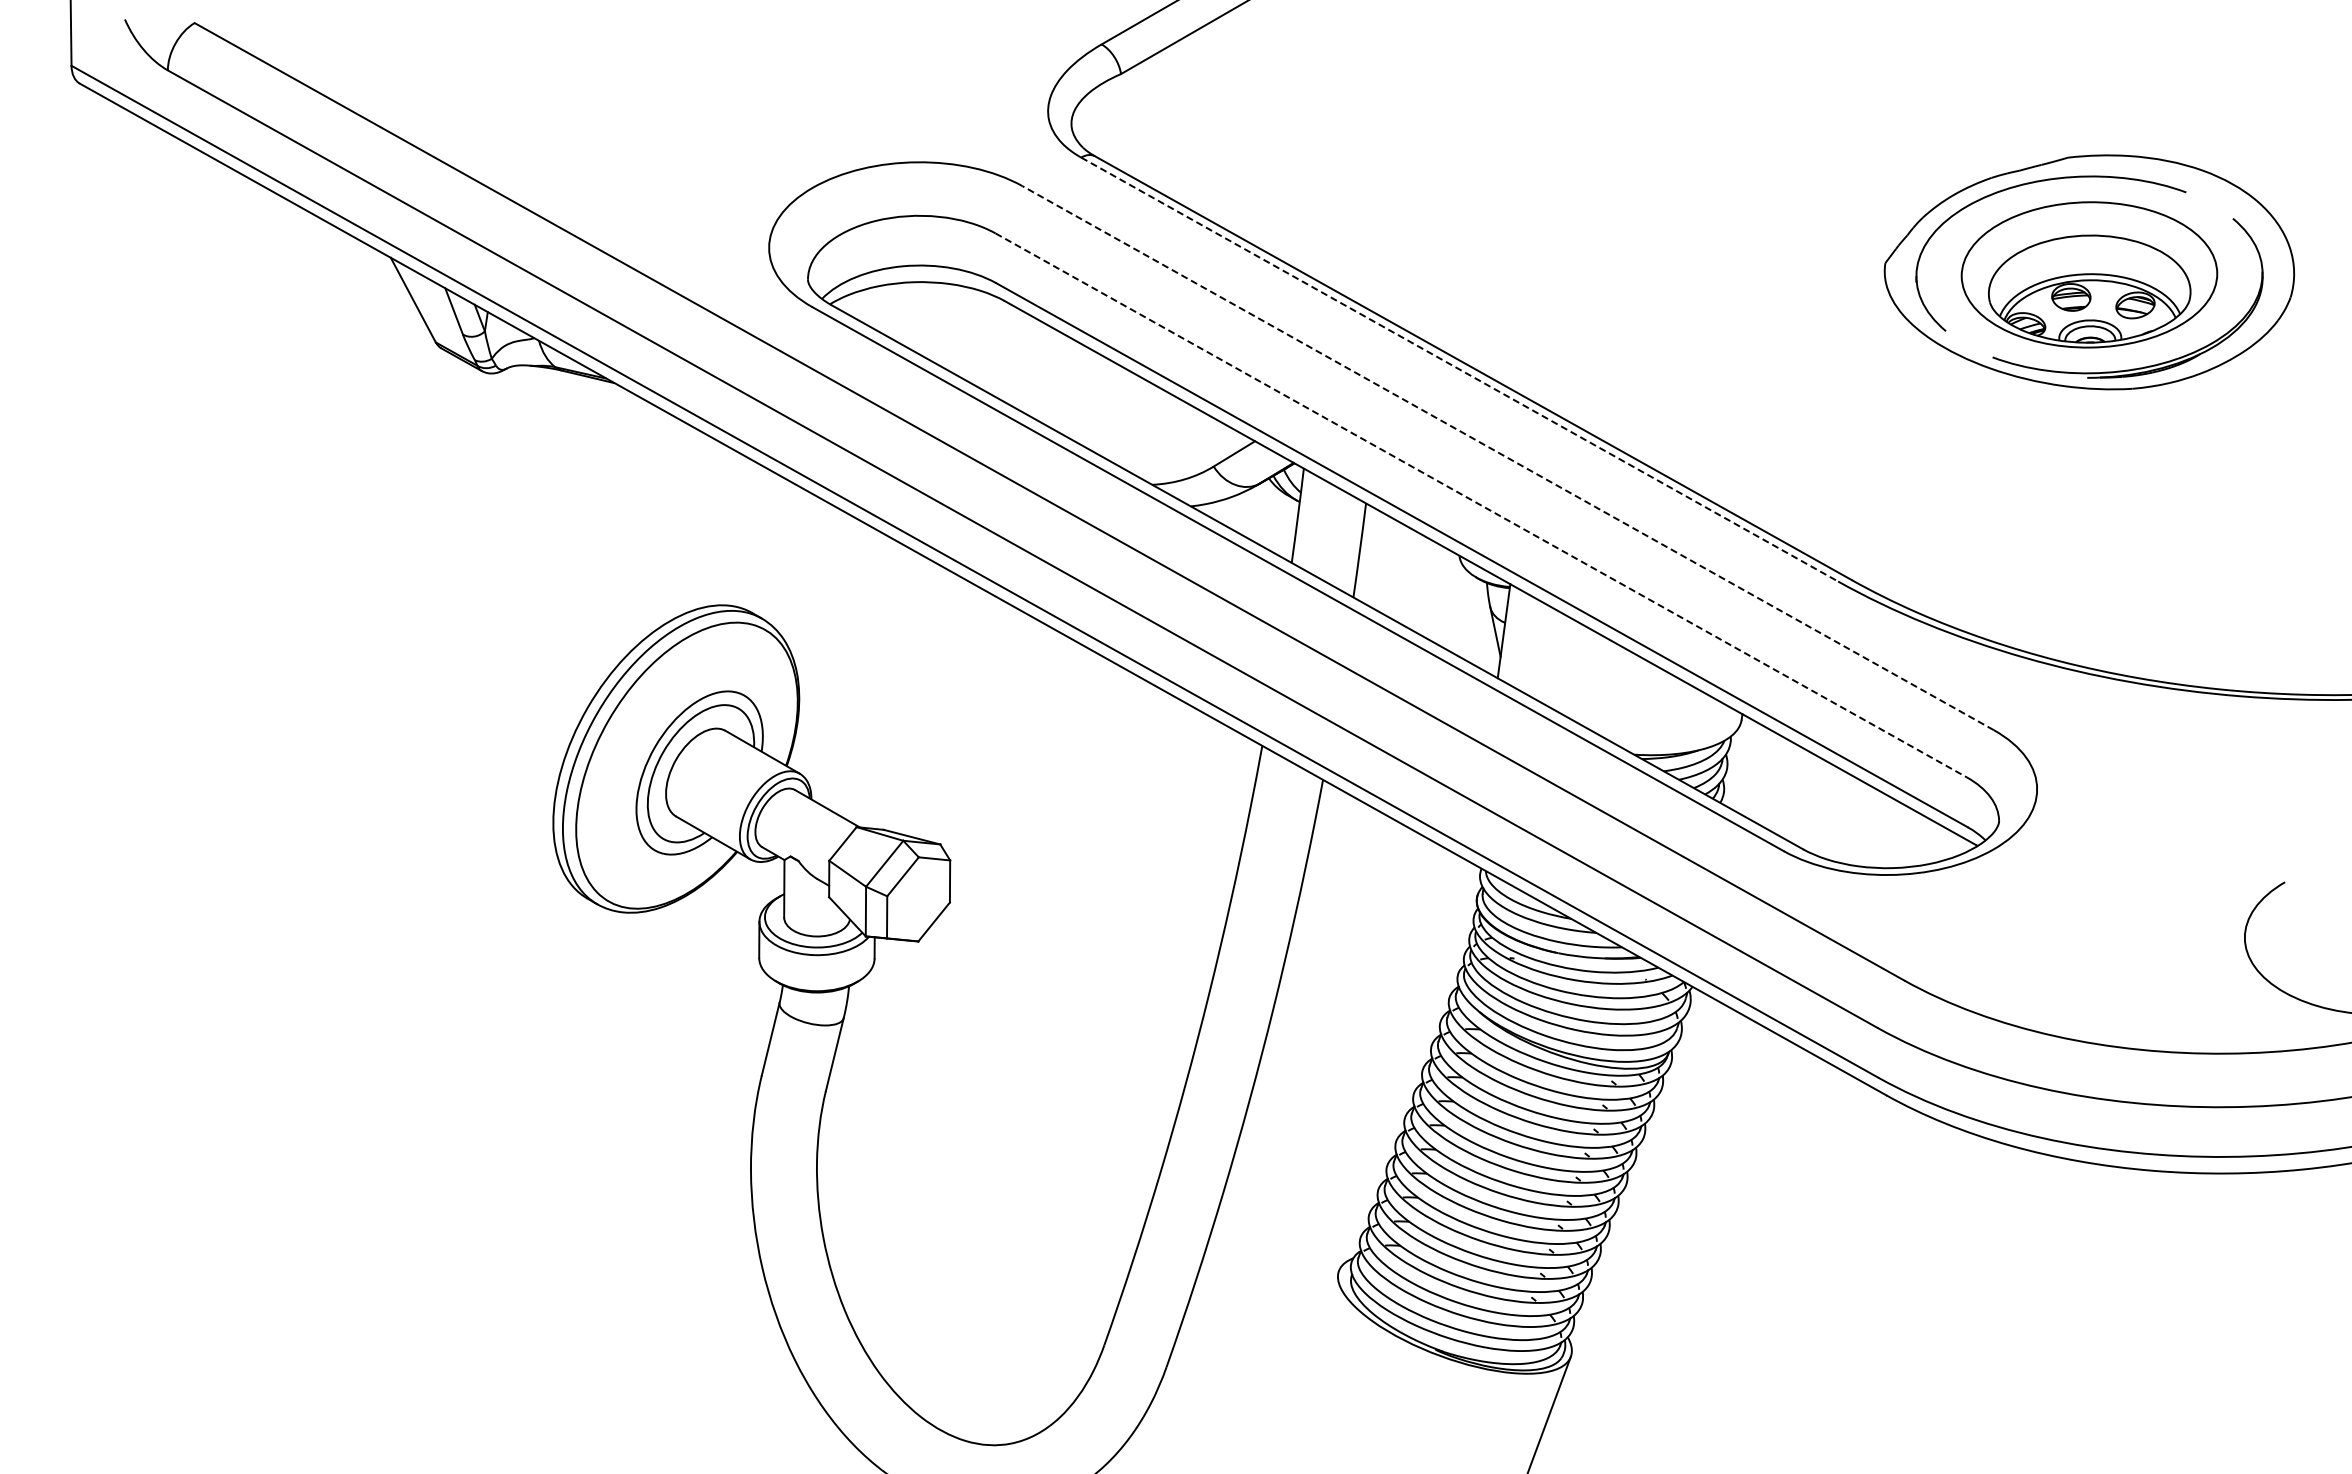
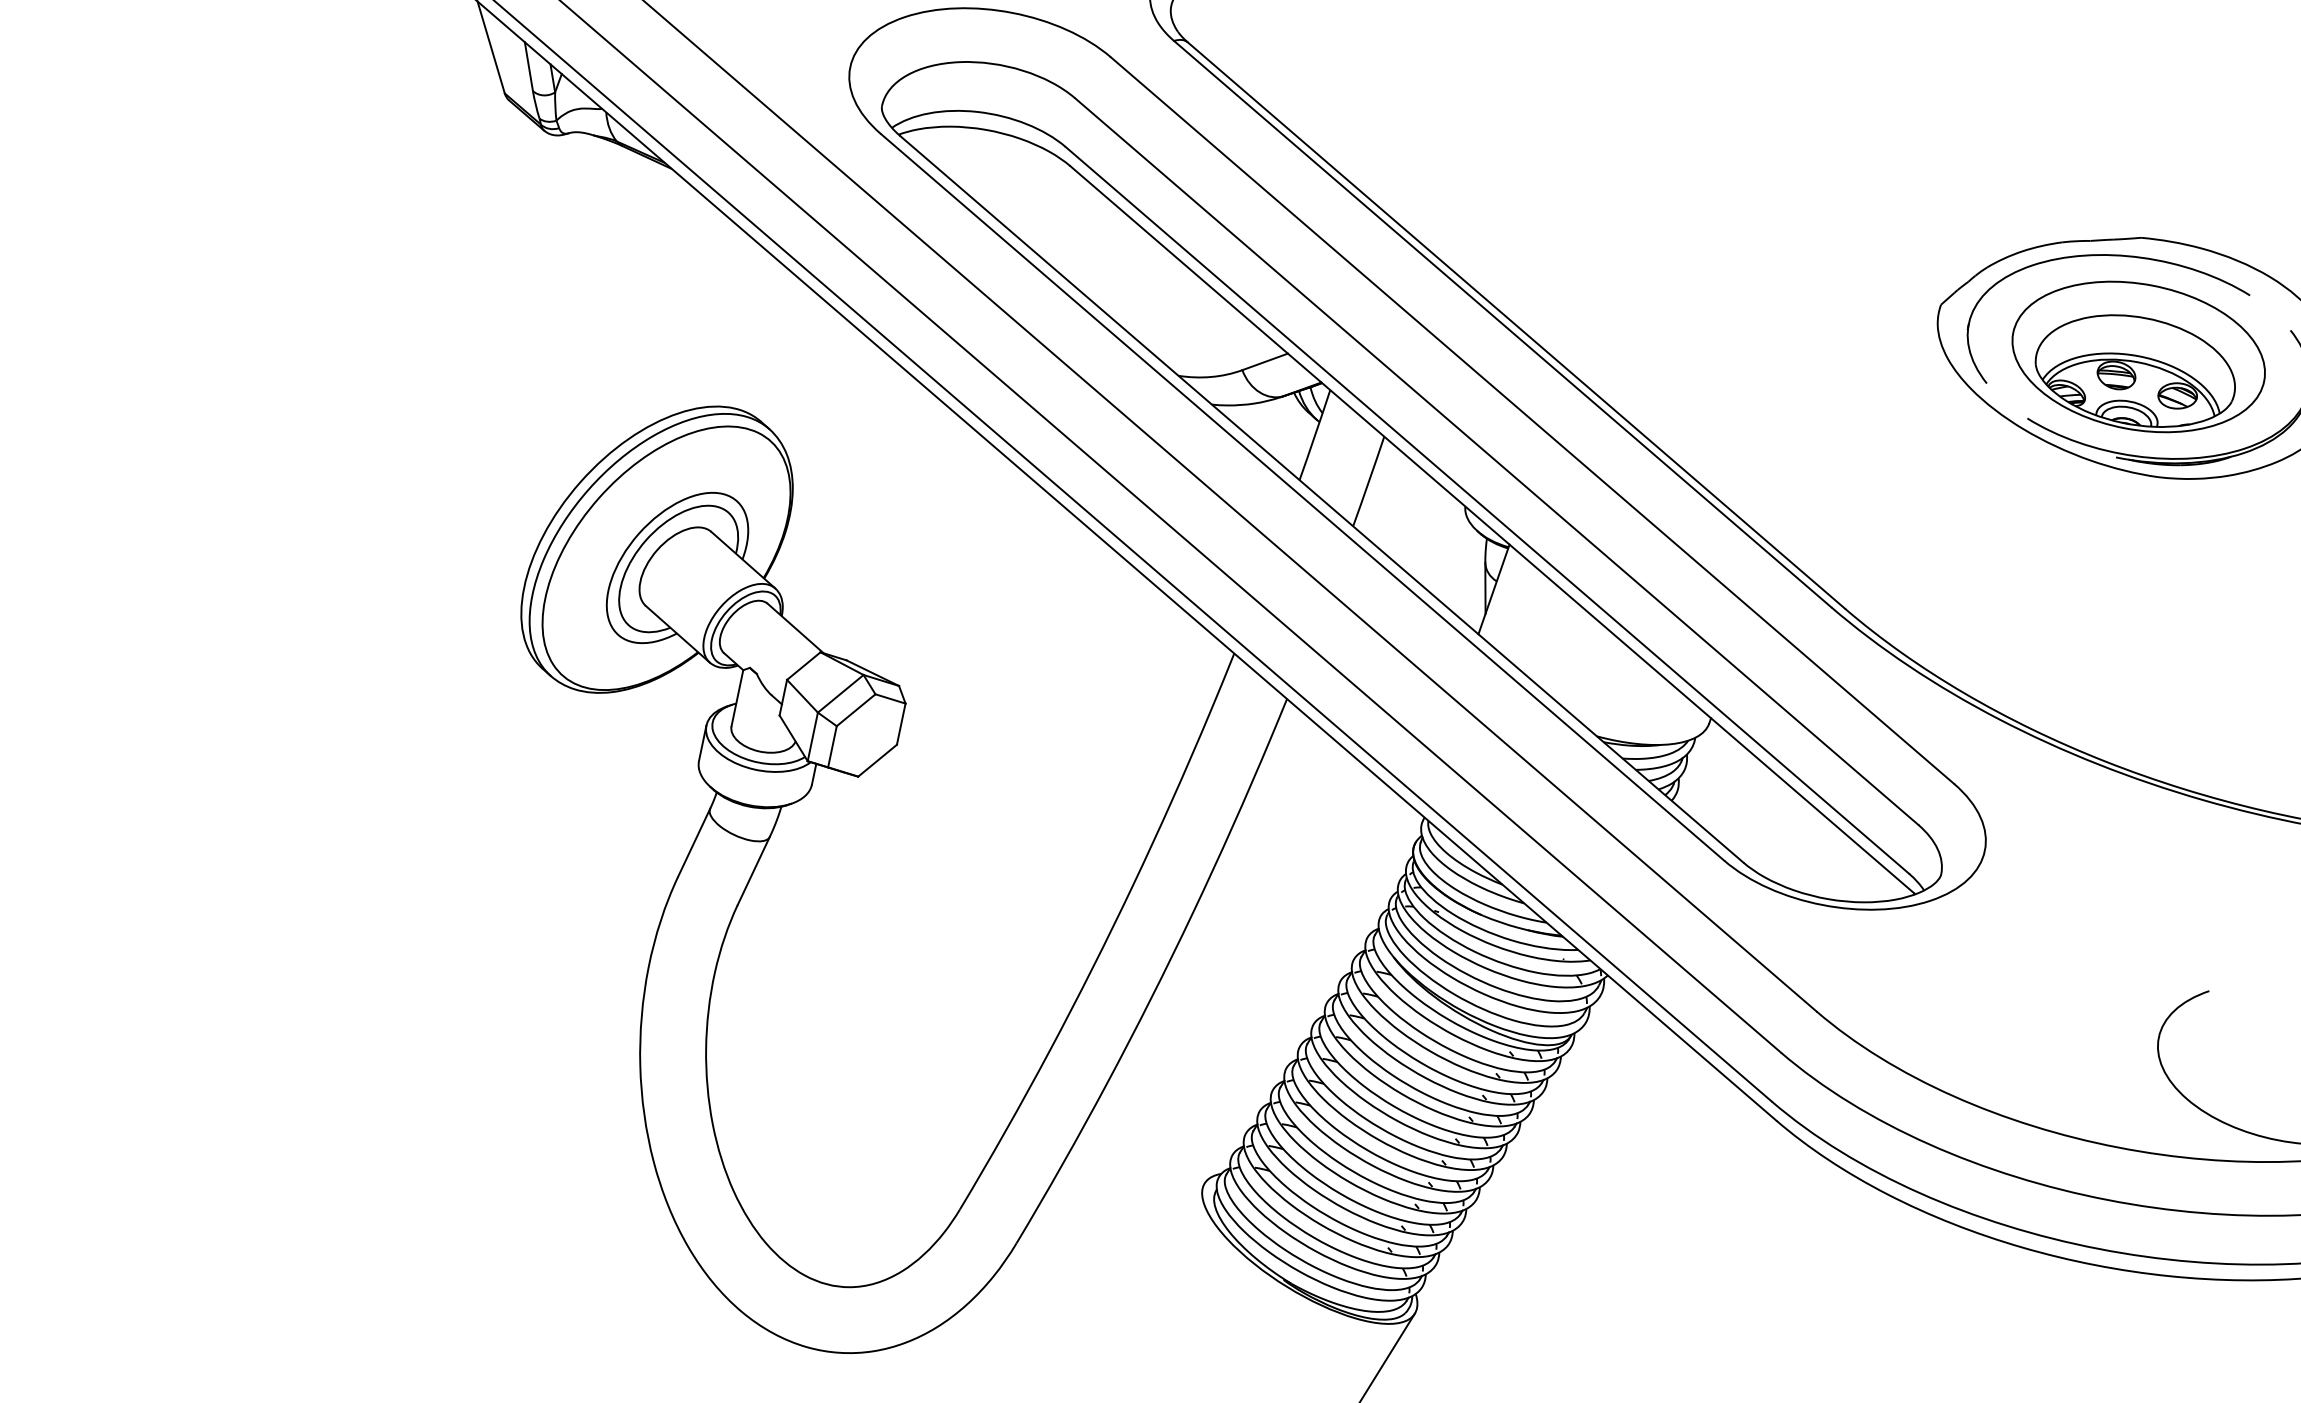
line: (1459, 369) -> (1502, 324), dashed -> solid
line: (1508, 458) -> (1532, 421), dashed -> solid
line: (1481, 505) -> (1496, 461), dashed -> solid

